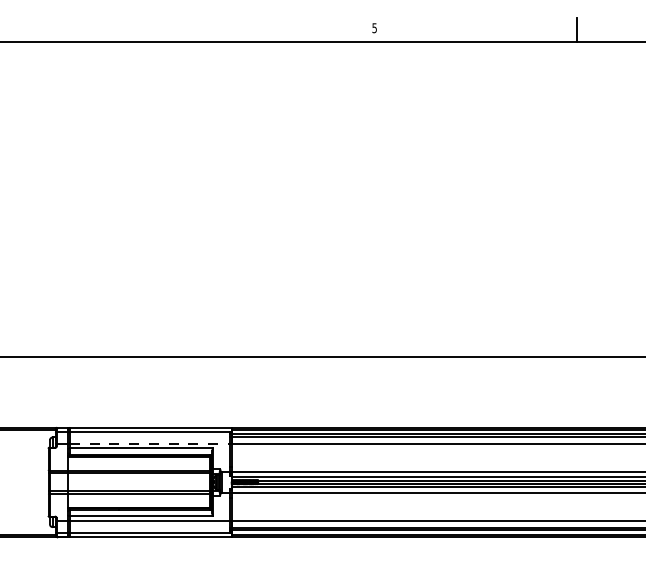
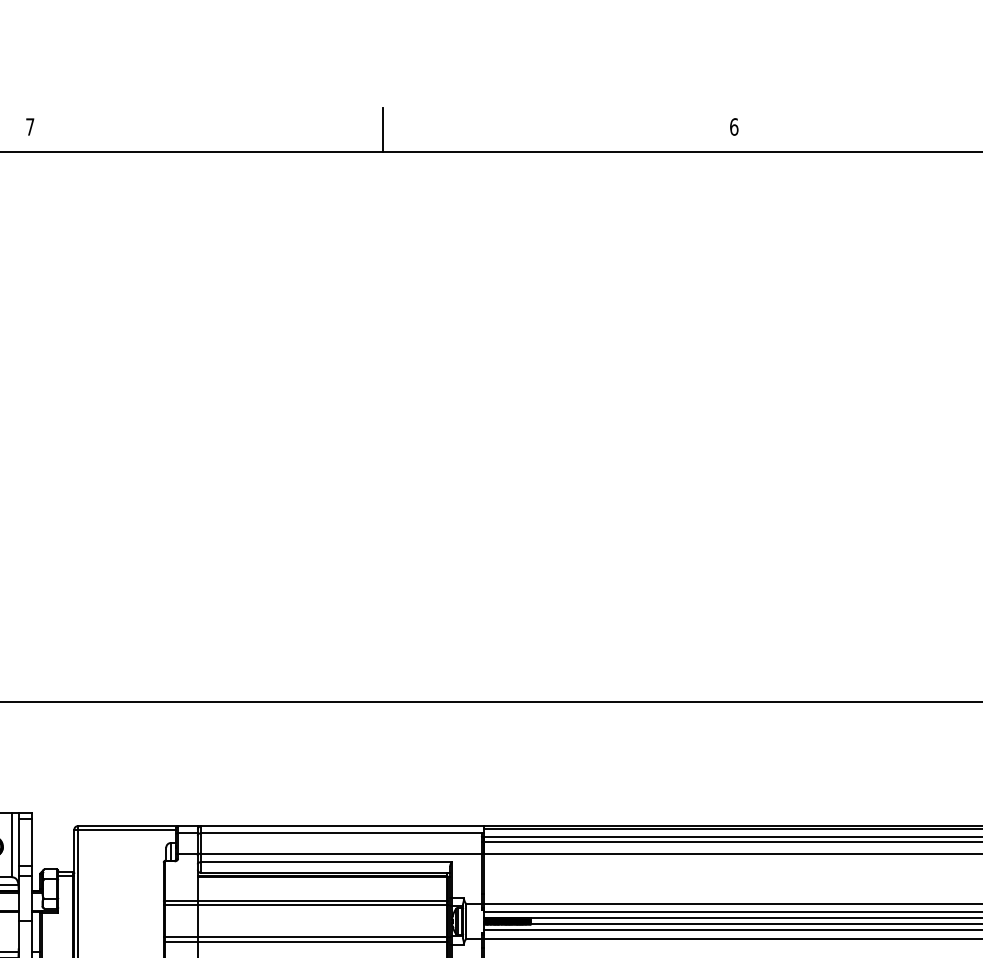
text: (374, 28) -> (733, 127), 5 -> 6
line: (173, 29) -> (382, 129), added
line: (150, 443) -> (342, 853), dashed -> solid

